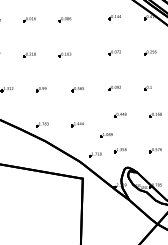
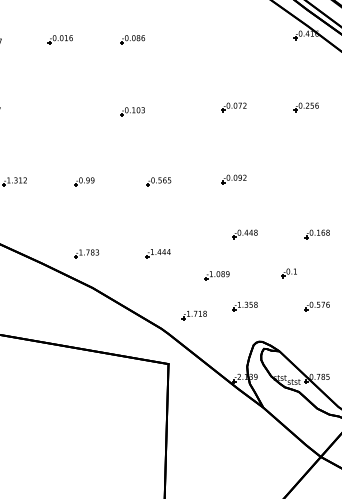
part: (114, 17) -> (233, 35), removed
part: (29, 54) -> (59, 110), removed
part: (147, 87) -> (288, 271), moved

